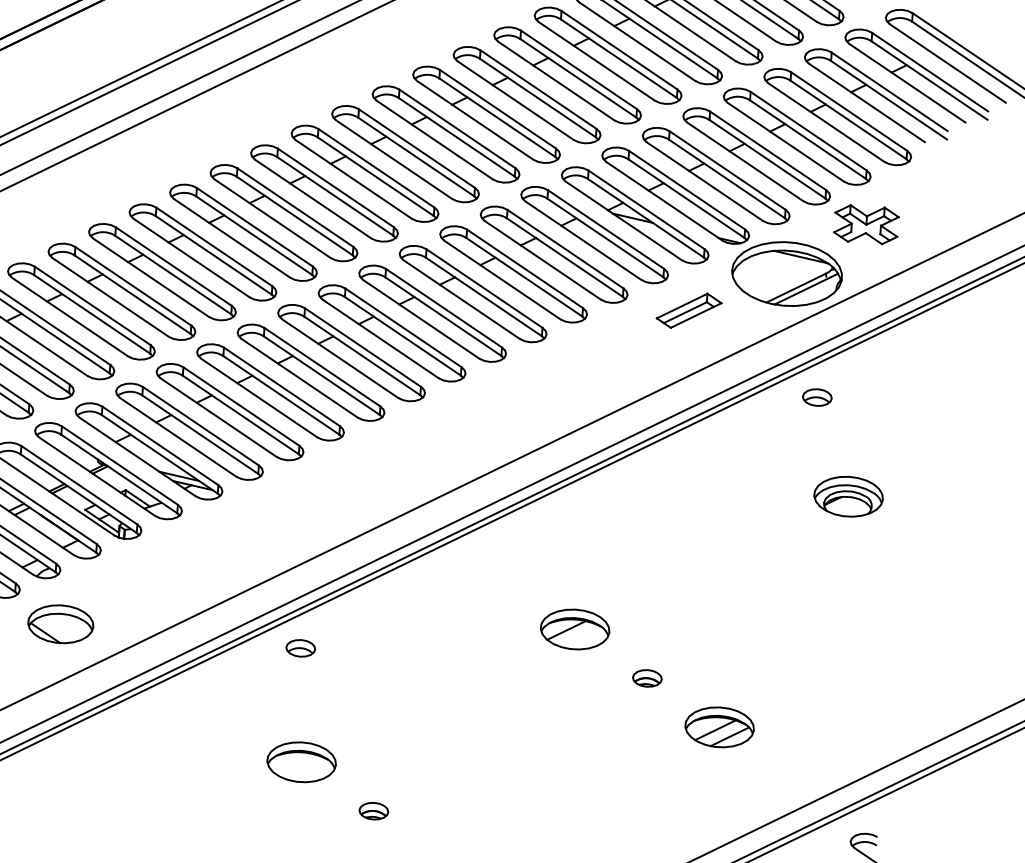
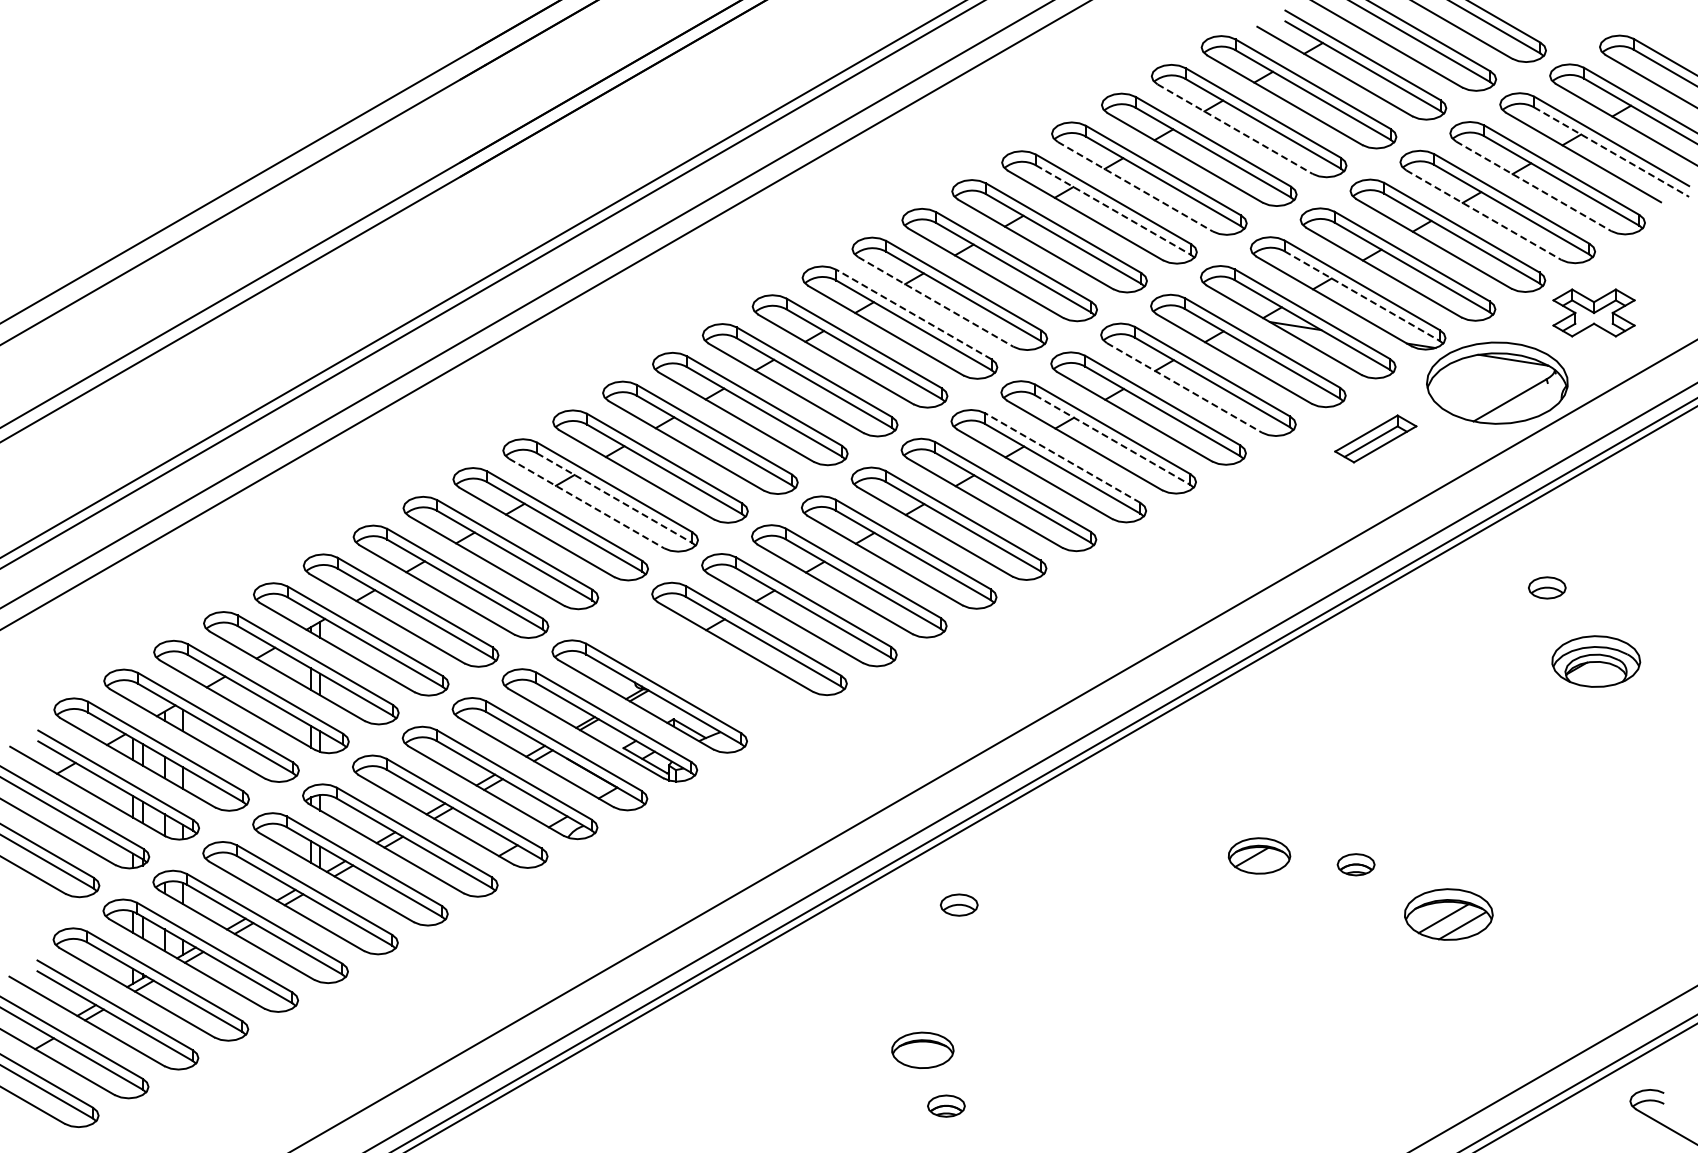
line: (597, 61) -> (1235, 129), solid -> dashed
line: (515, 100) -> (1135, 186), solid -> dashed
line: (888, 100) -> (1611, 152), solid -> dashed
line: (497, 117) -> (1113, 210), solid -> dashed
line: (826, 122) -> (1533, 186), solid -> dashed
line: (785, 142) -> (1483, 215), solid -> dashed
line: (353, 178) -> (935, 301), solid -> dashed
line: (335, 187) -> (913, 314), solid -> dashed
line: (686, 198) -> (1362, 296), solid -> dashed
line: (542, 259) -> (1184, 387), solid -> dashed
line: (806, 289) -> (1523, 400), removed
line: (483, 297) -> (1112, 440), solid -> dashed
line: (443, 308) -> (1062, 458), solid -> dashed
line: (92, 314) -> (614, 498), solid -> dashed
line: (69, 317) -> (586, 503), solid -> dashed
part: (817, 397) -> (1547, 587), moved
part: (148, 451) -> (699, 667), removed
part: (60, 624) -> (602, 896), removed
part: (575, 629) -> (1259, 855), size x0.7
part: (300, 647) -> (958, 904), moved
part: (646, 678) -> (1355, 864), moved
part: (719, 727) -> (1448, 914), moved
part: (301, 762) -> (922, 1050), size x0.7
part: (374, 810) -> (946, 1105), moved

